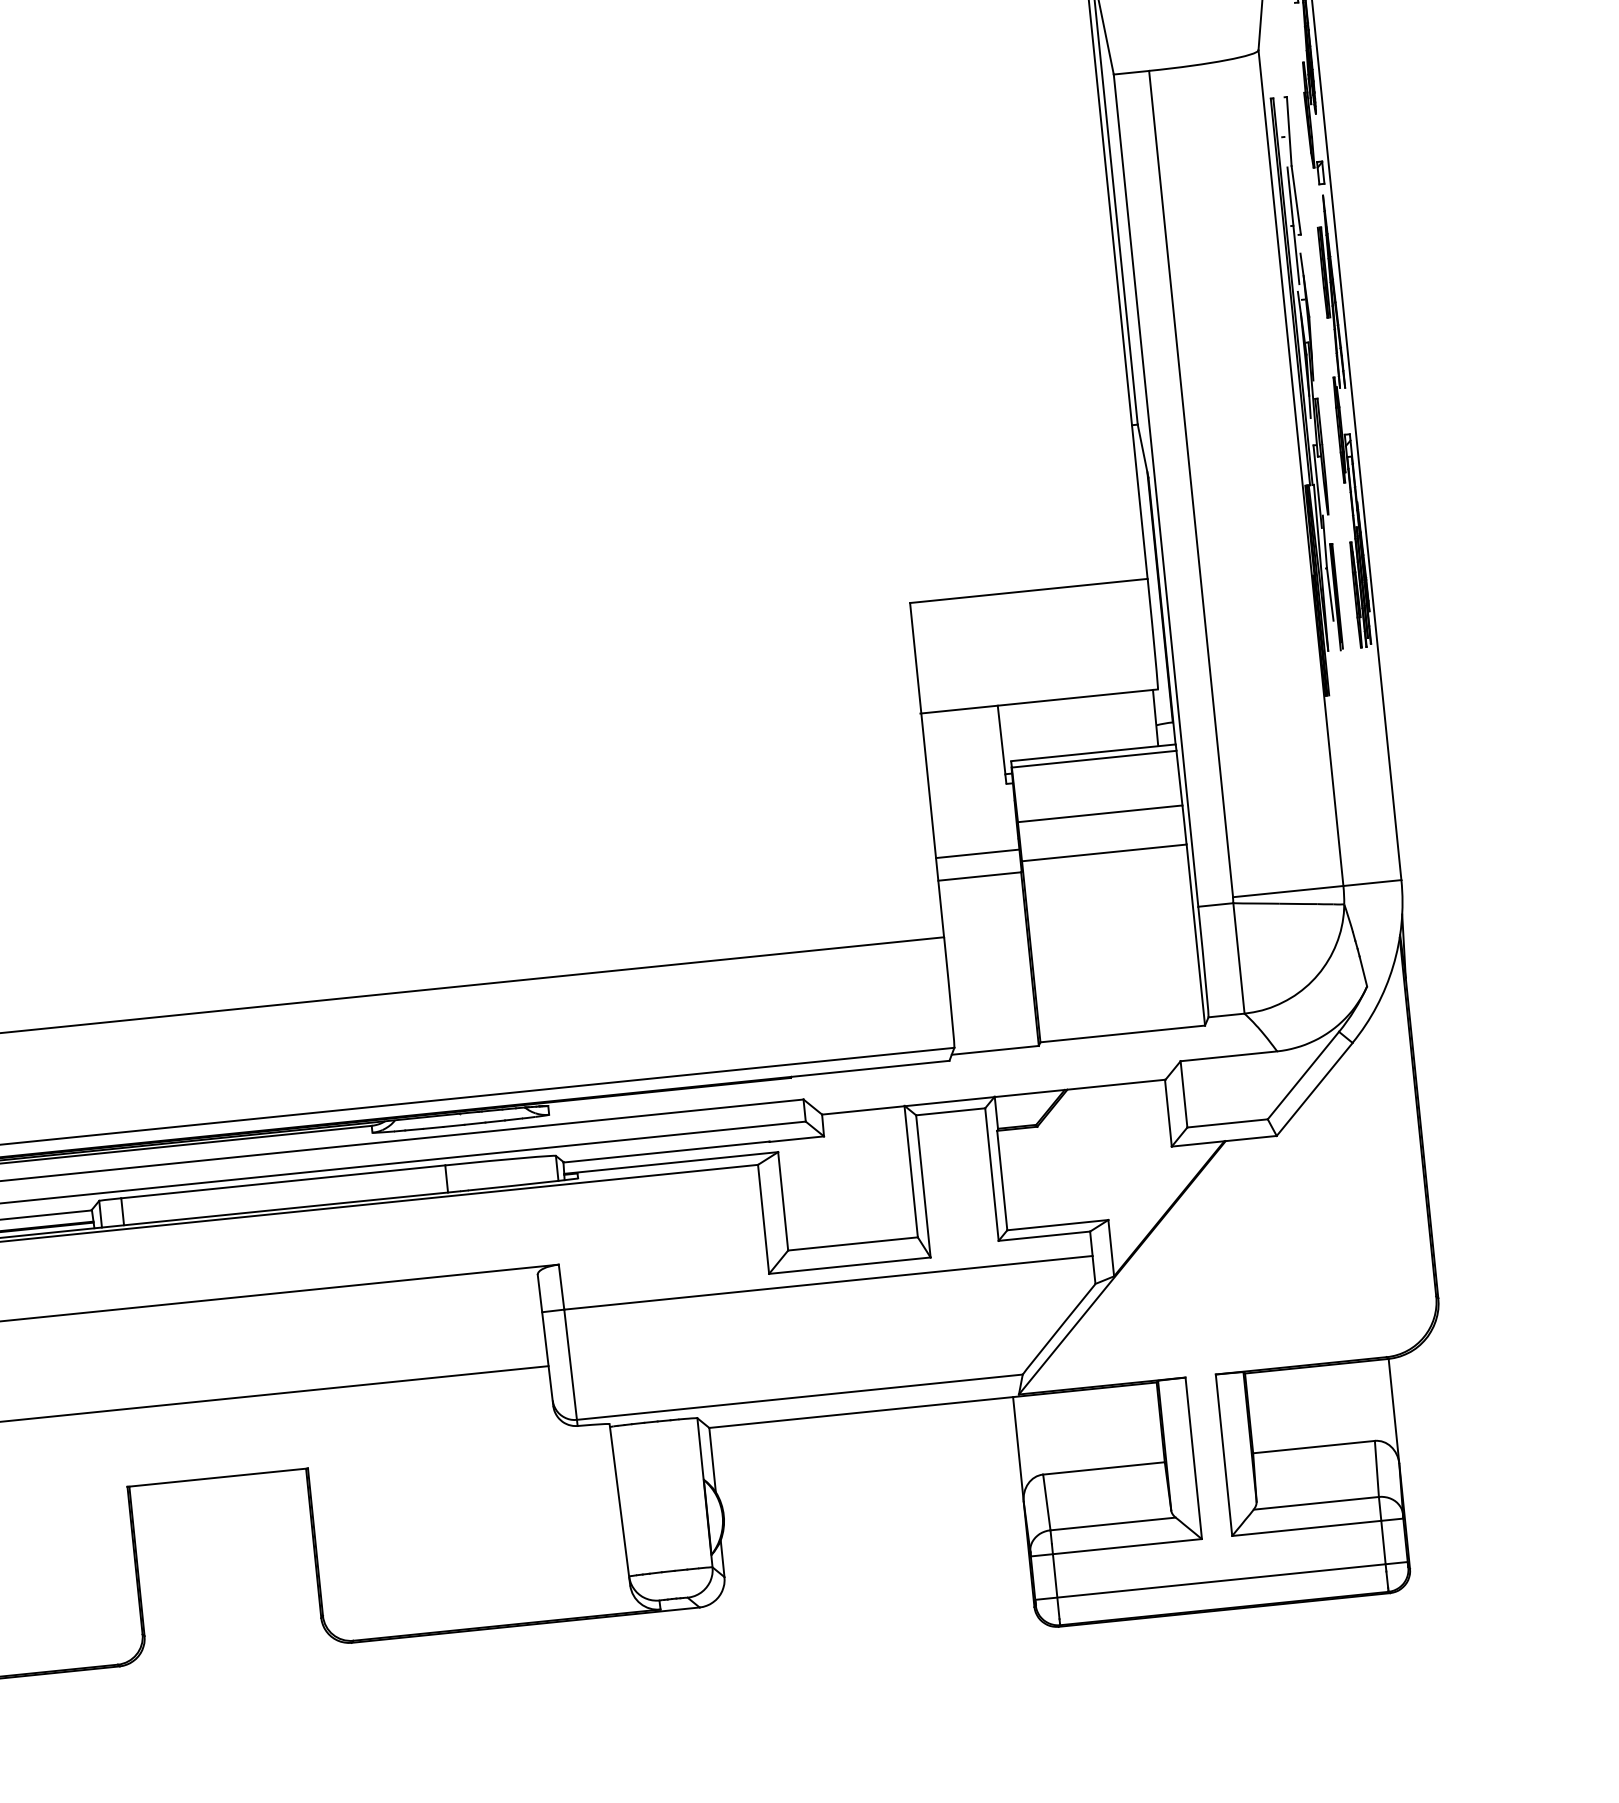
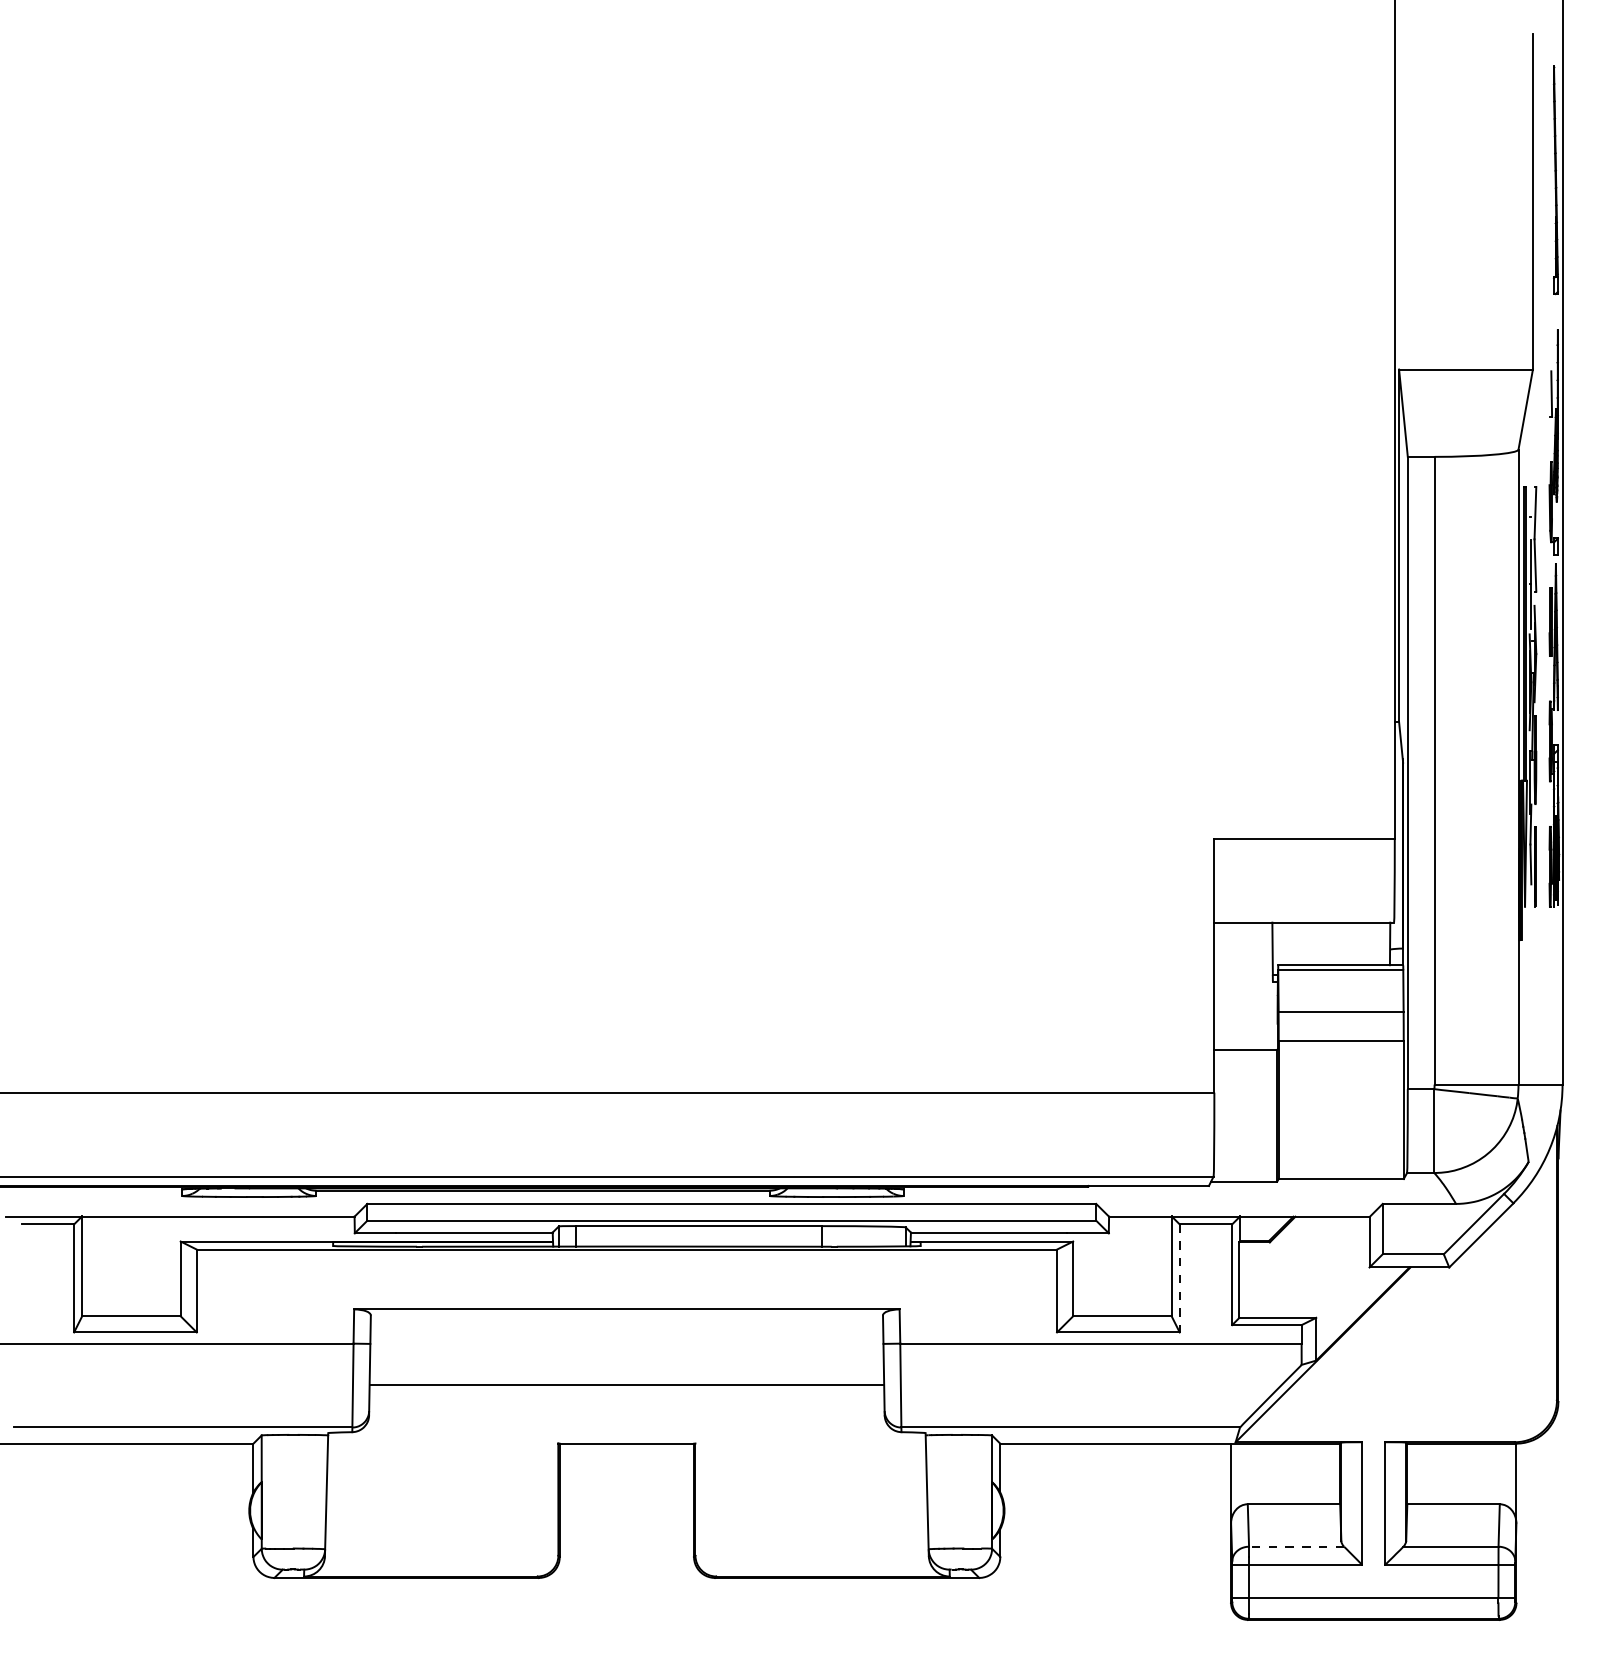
line: (977, 853) -> (1245, 1032), removed
line: (923, 1186) -> (1179, 1278), solid -> dashed
line: (1112, 1523) -> (1296, 1546), solid -> dashed

